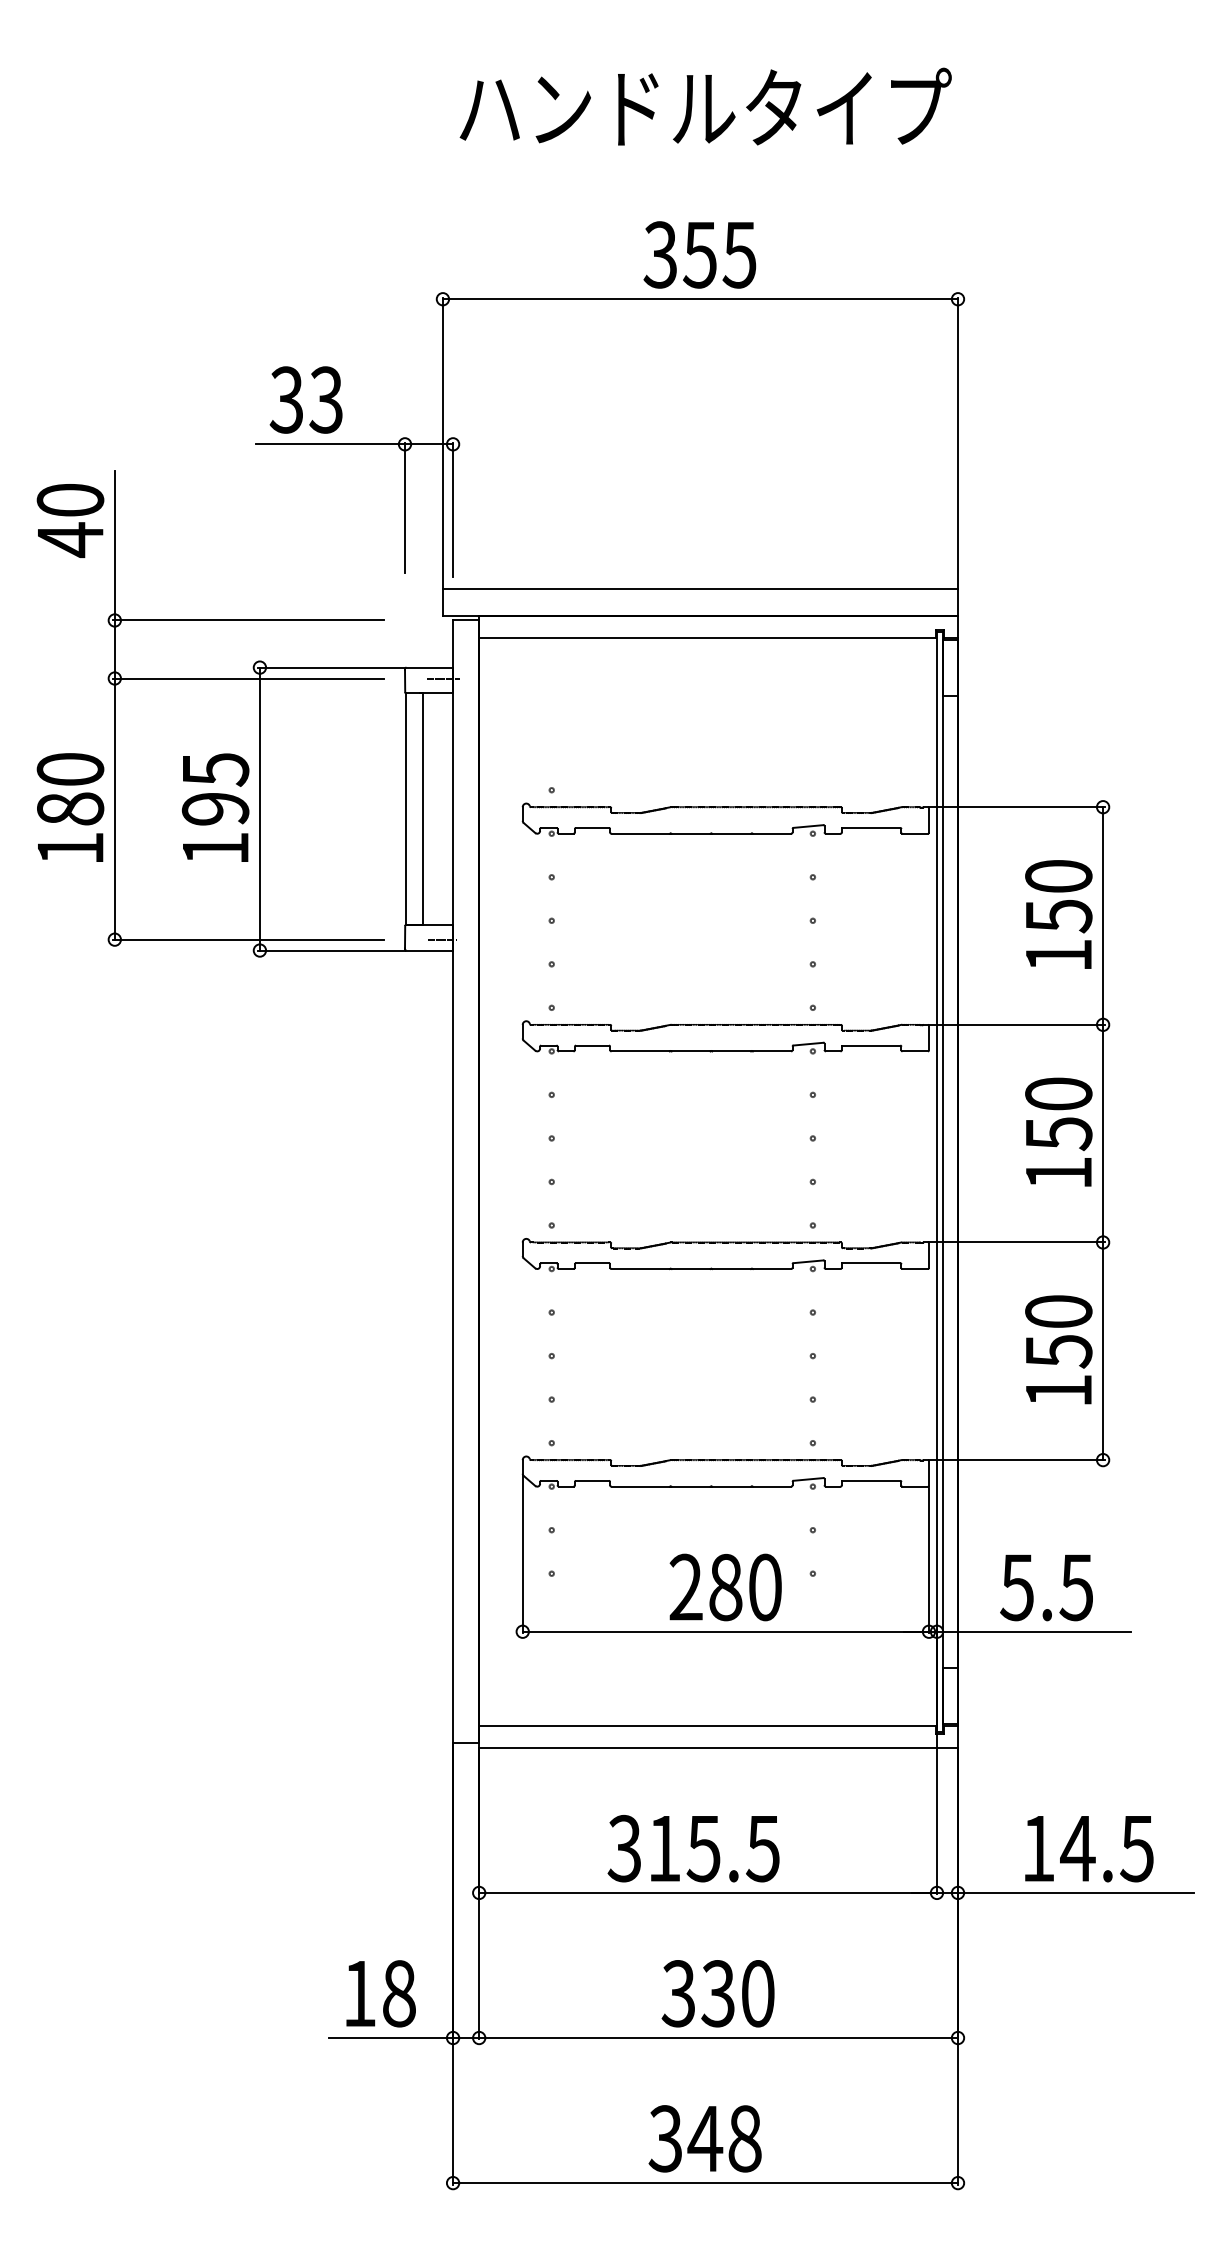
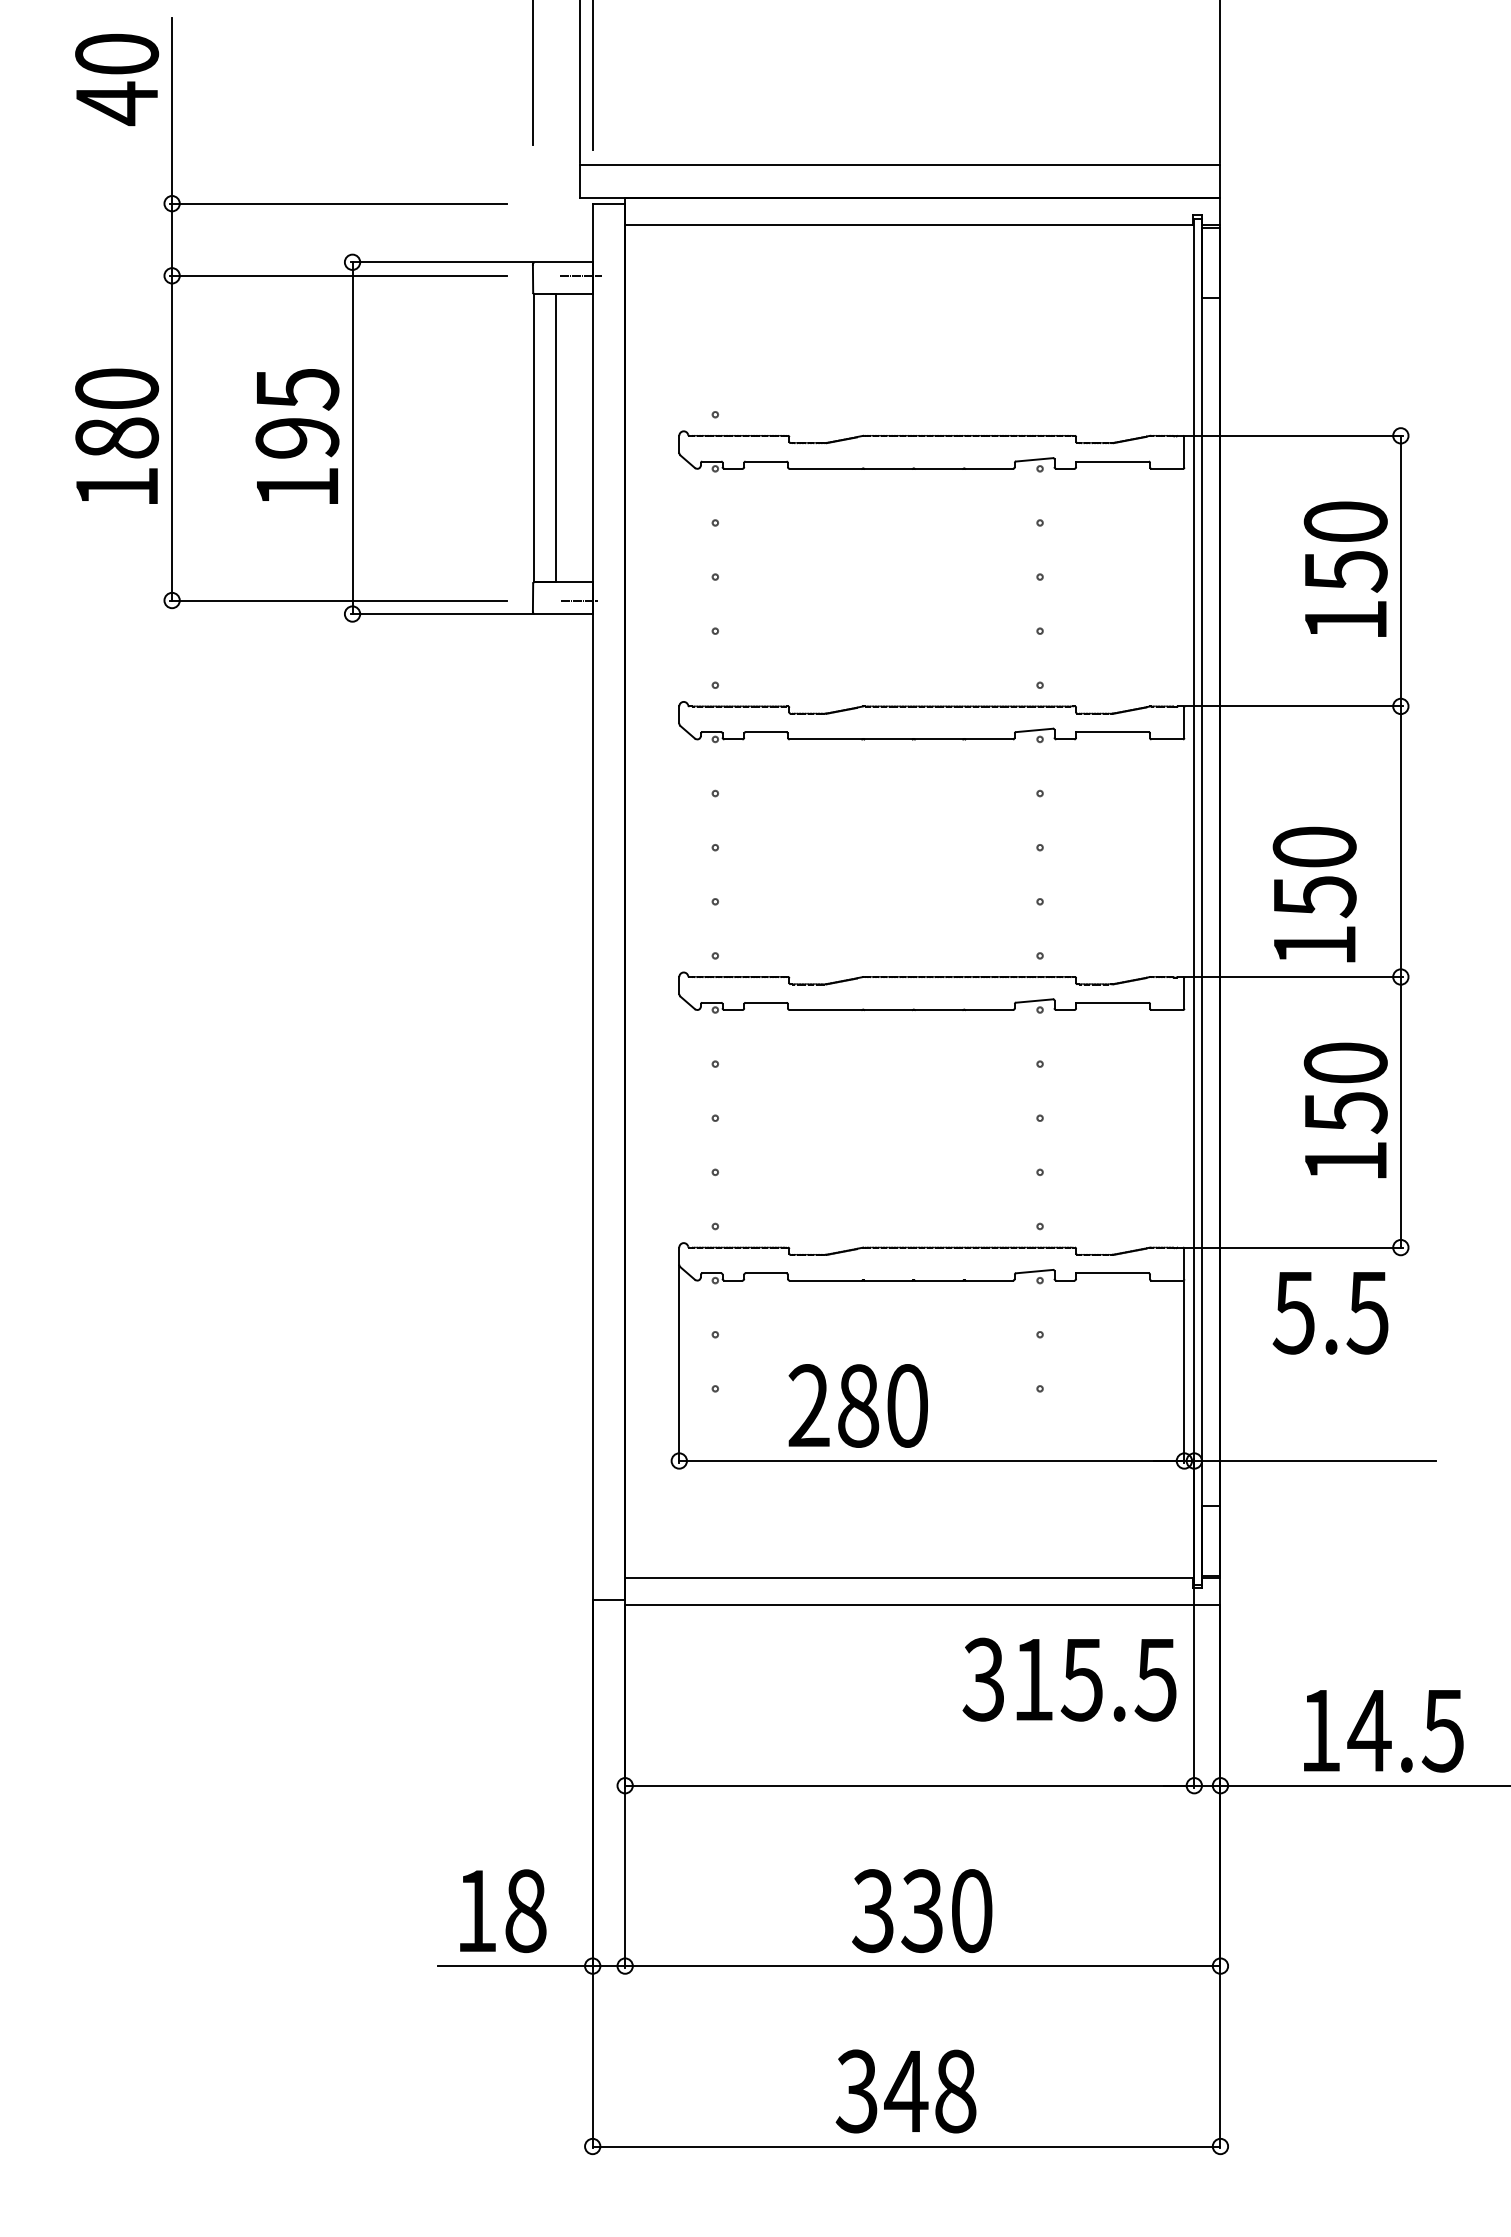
text: (1058, 1131) -> (1314, 893), moved
text: (725, 1587) -> (858, 1405), moved
text: (1046, 1587) -> (1330, 1312), moved
text: (693, 1848) -> (1069, 1679), moved

